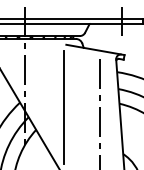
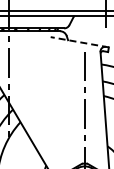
line: (95, 49) -> (79, 41), solid -> dashed
line: (64, 106) -> (48, 98), removed

